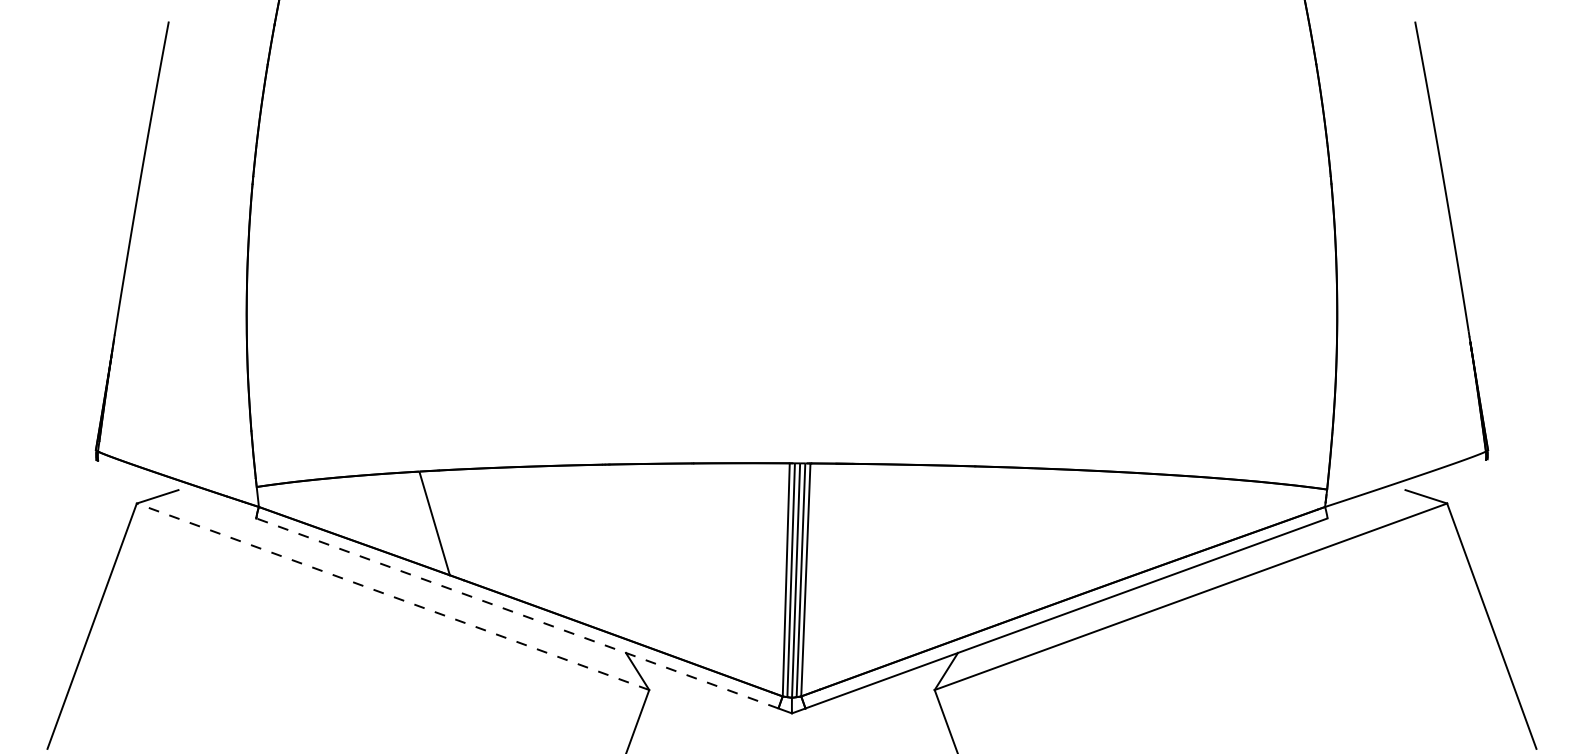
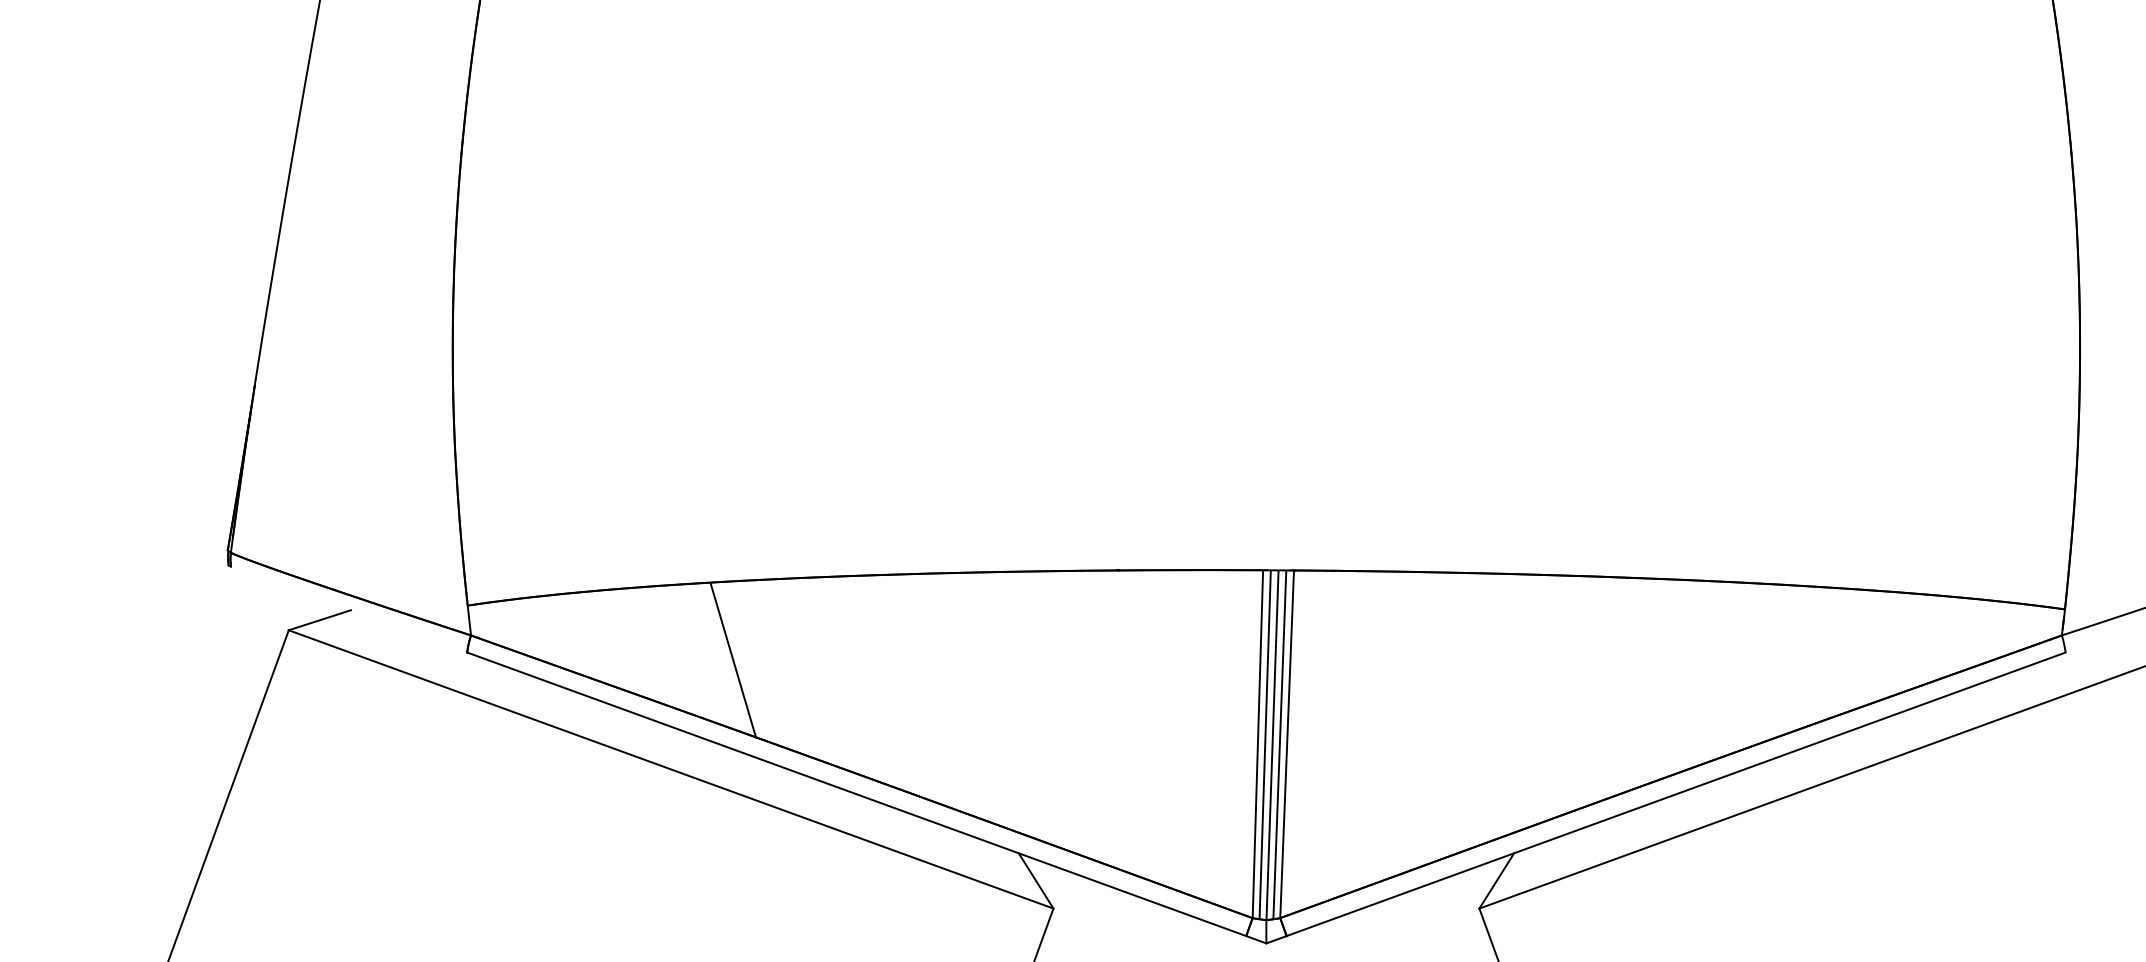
line: (393, 596) -> (671, 769), dashed -> solid
line: (517, 613) -> (856, 794), dashed -> solid

